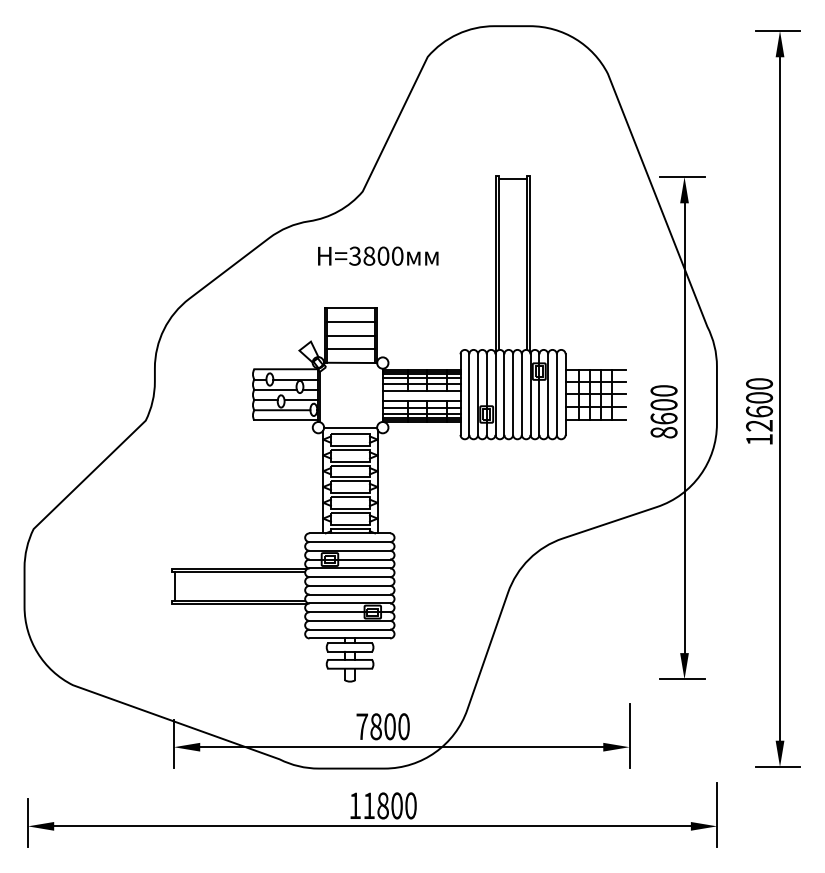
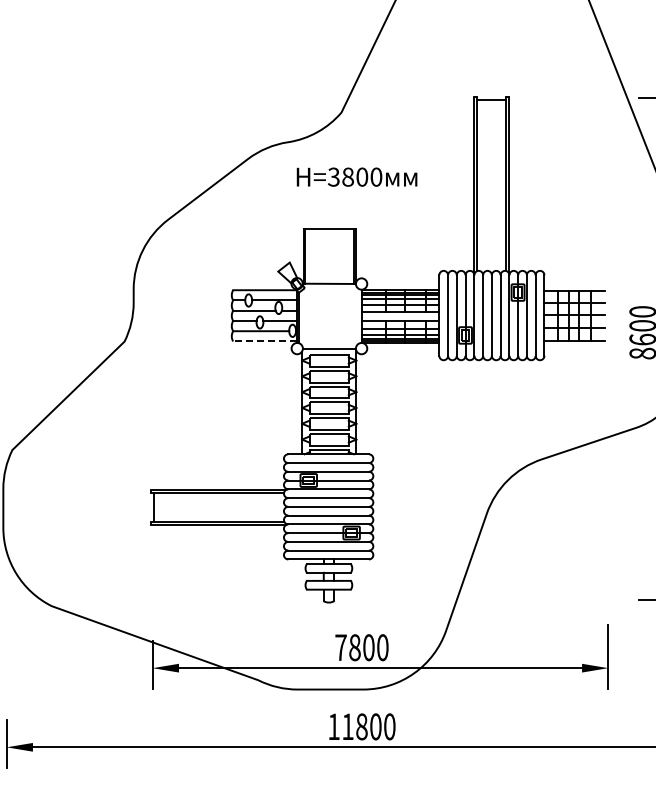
line: (350, 321) -> (329, 242), removed
line: (350, 335) -> (329, 256), removed
line: (350, 349) -> (329, 270), removed
line: (285, 420) -> (264, 341), solid -> dashed

